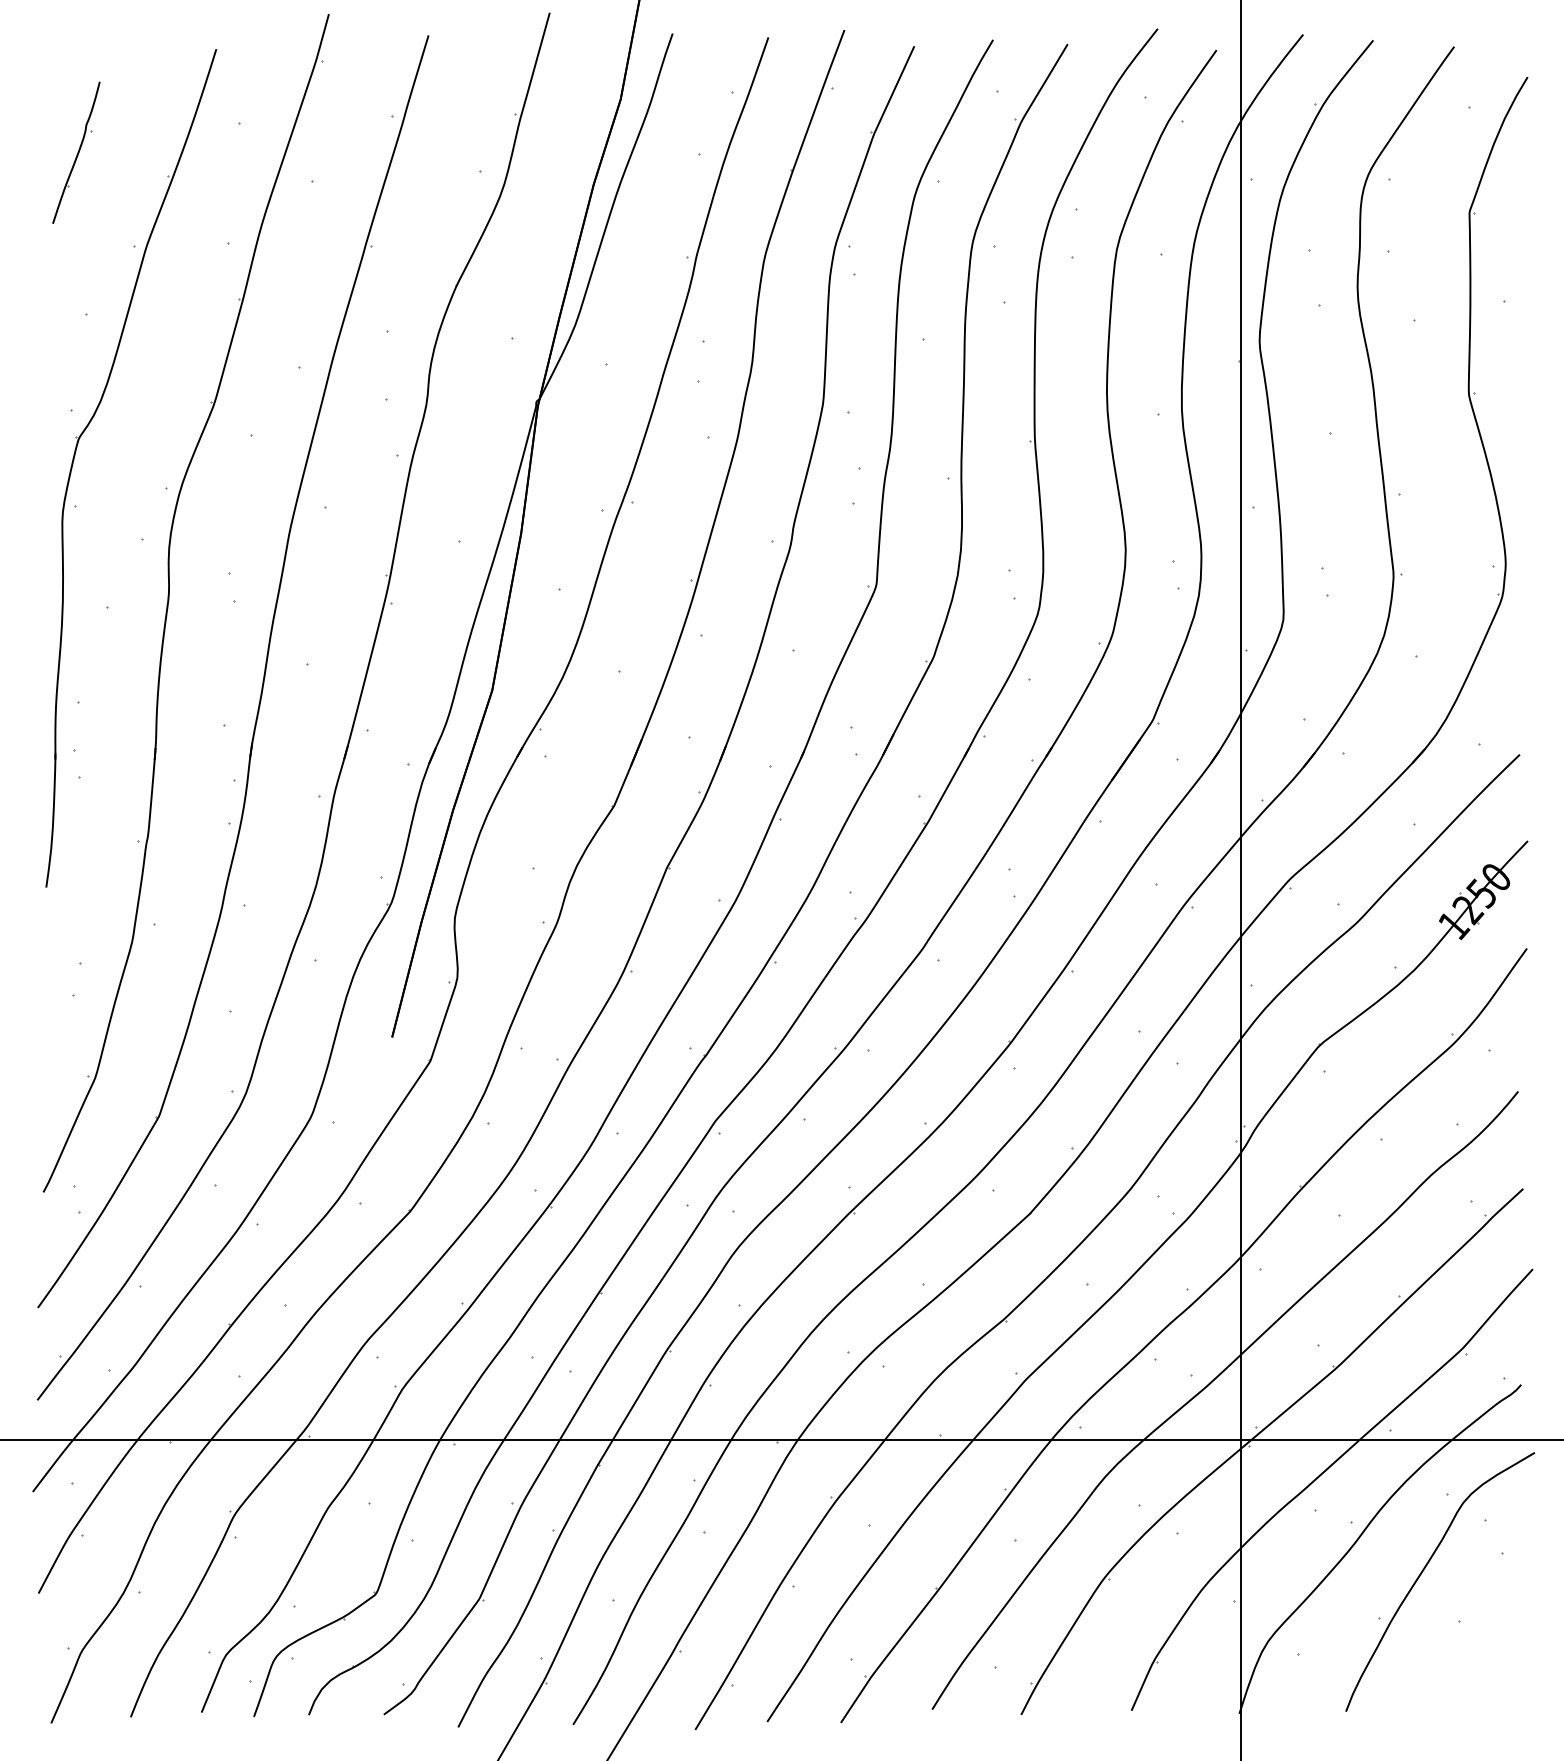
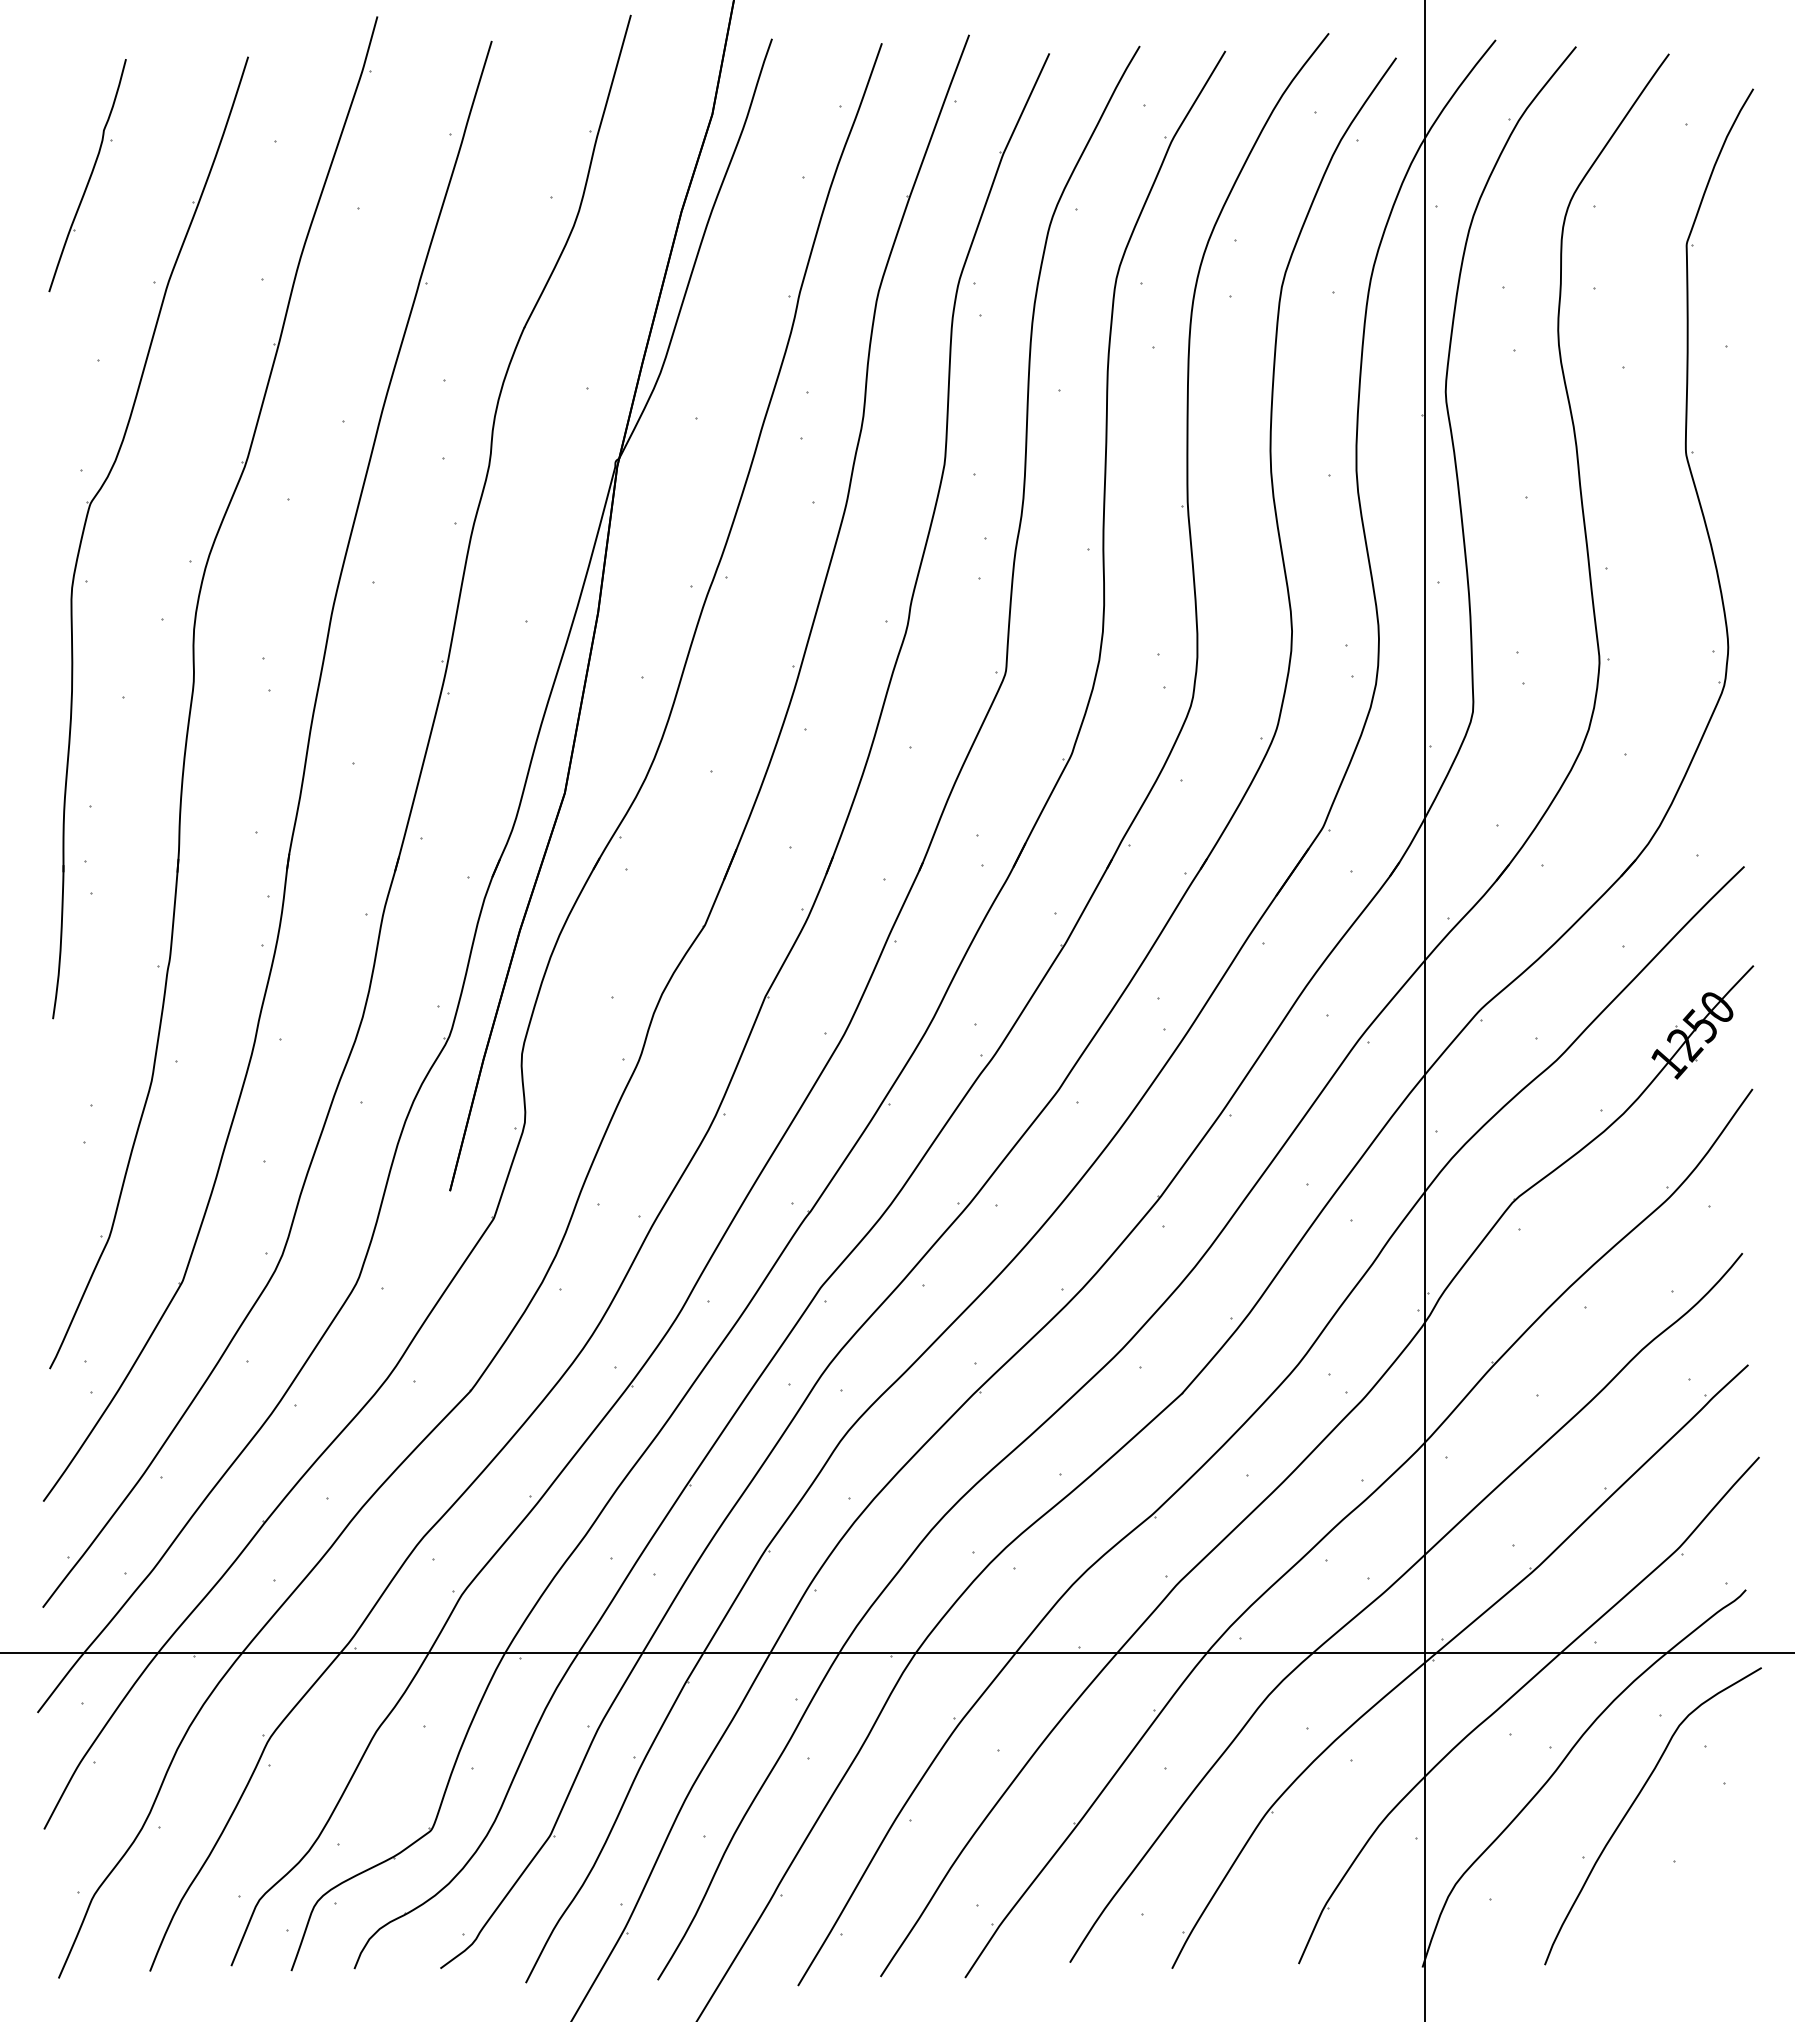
part: (76, 152) -> (87, 175), size x1.43

